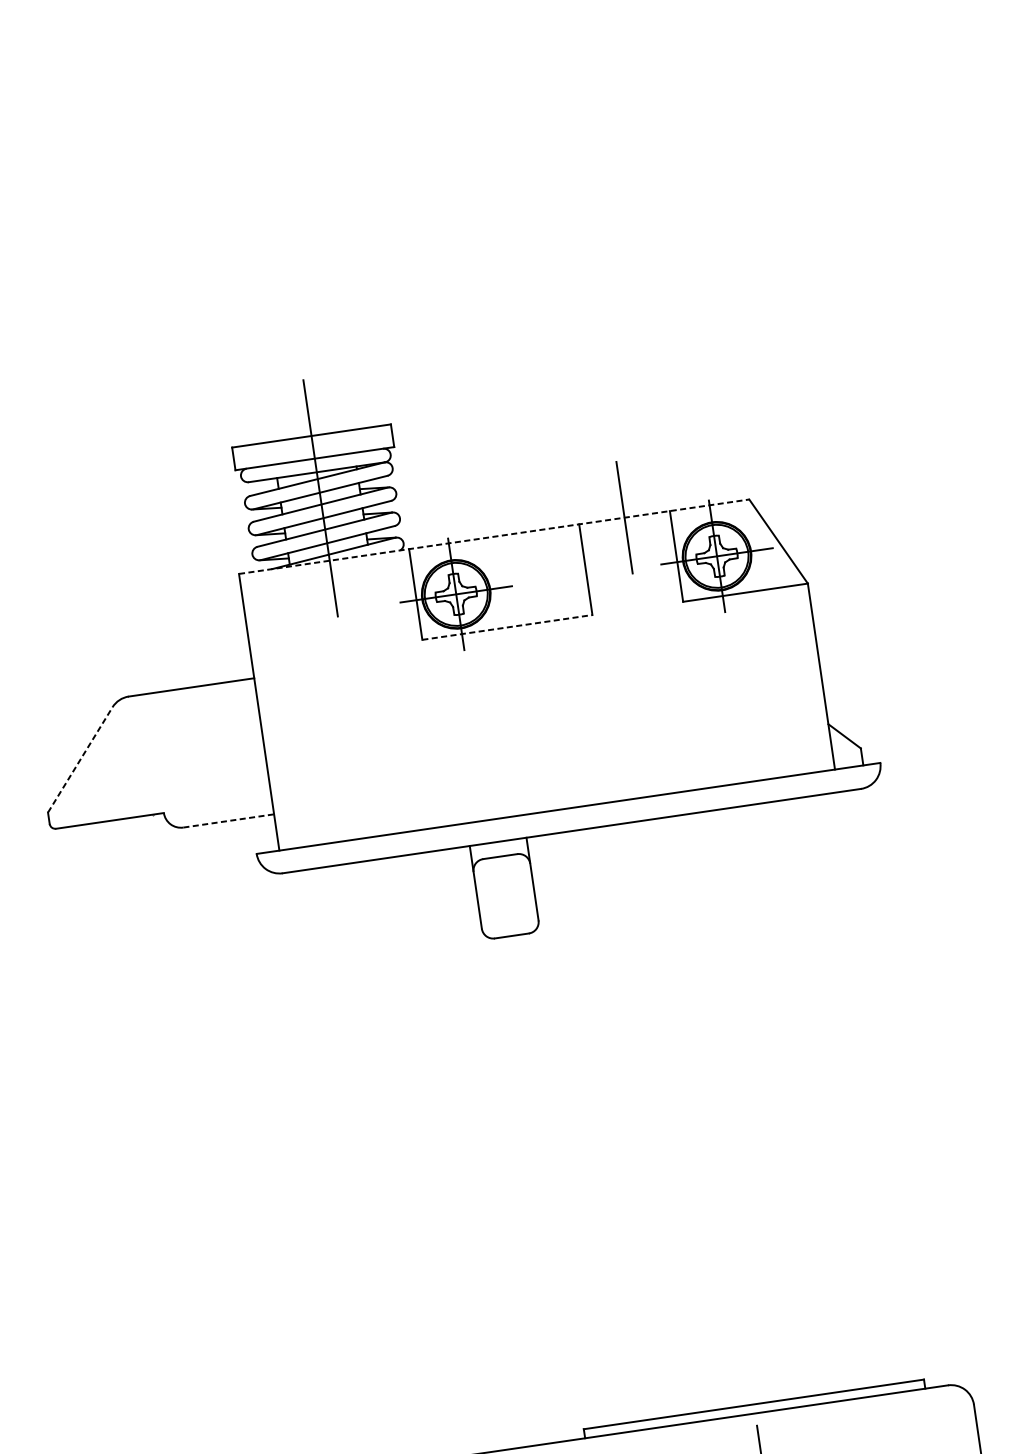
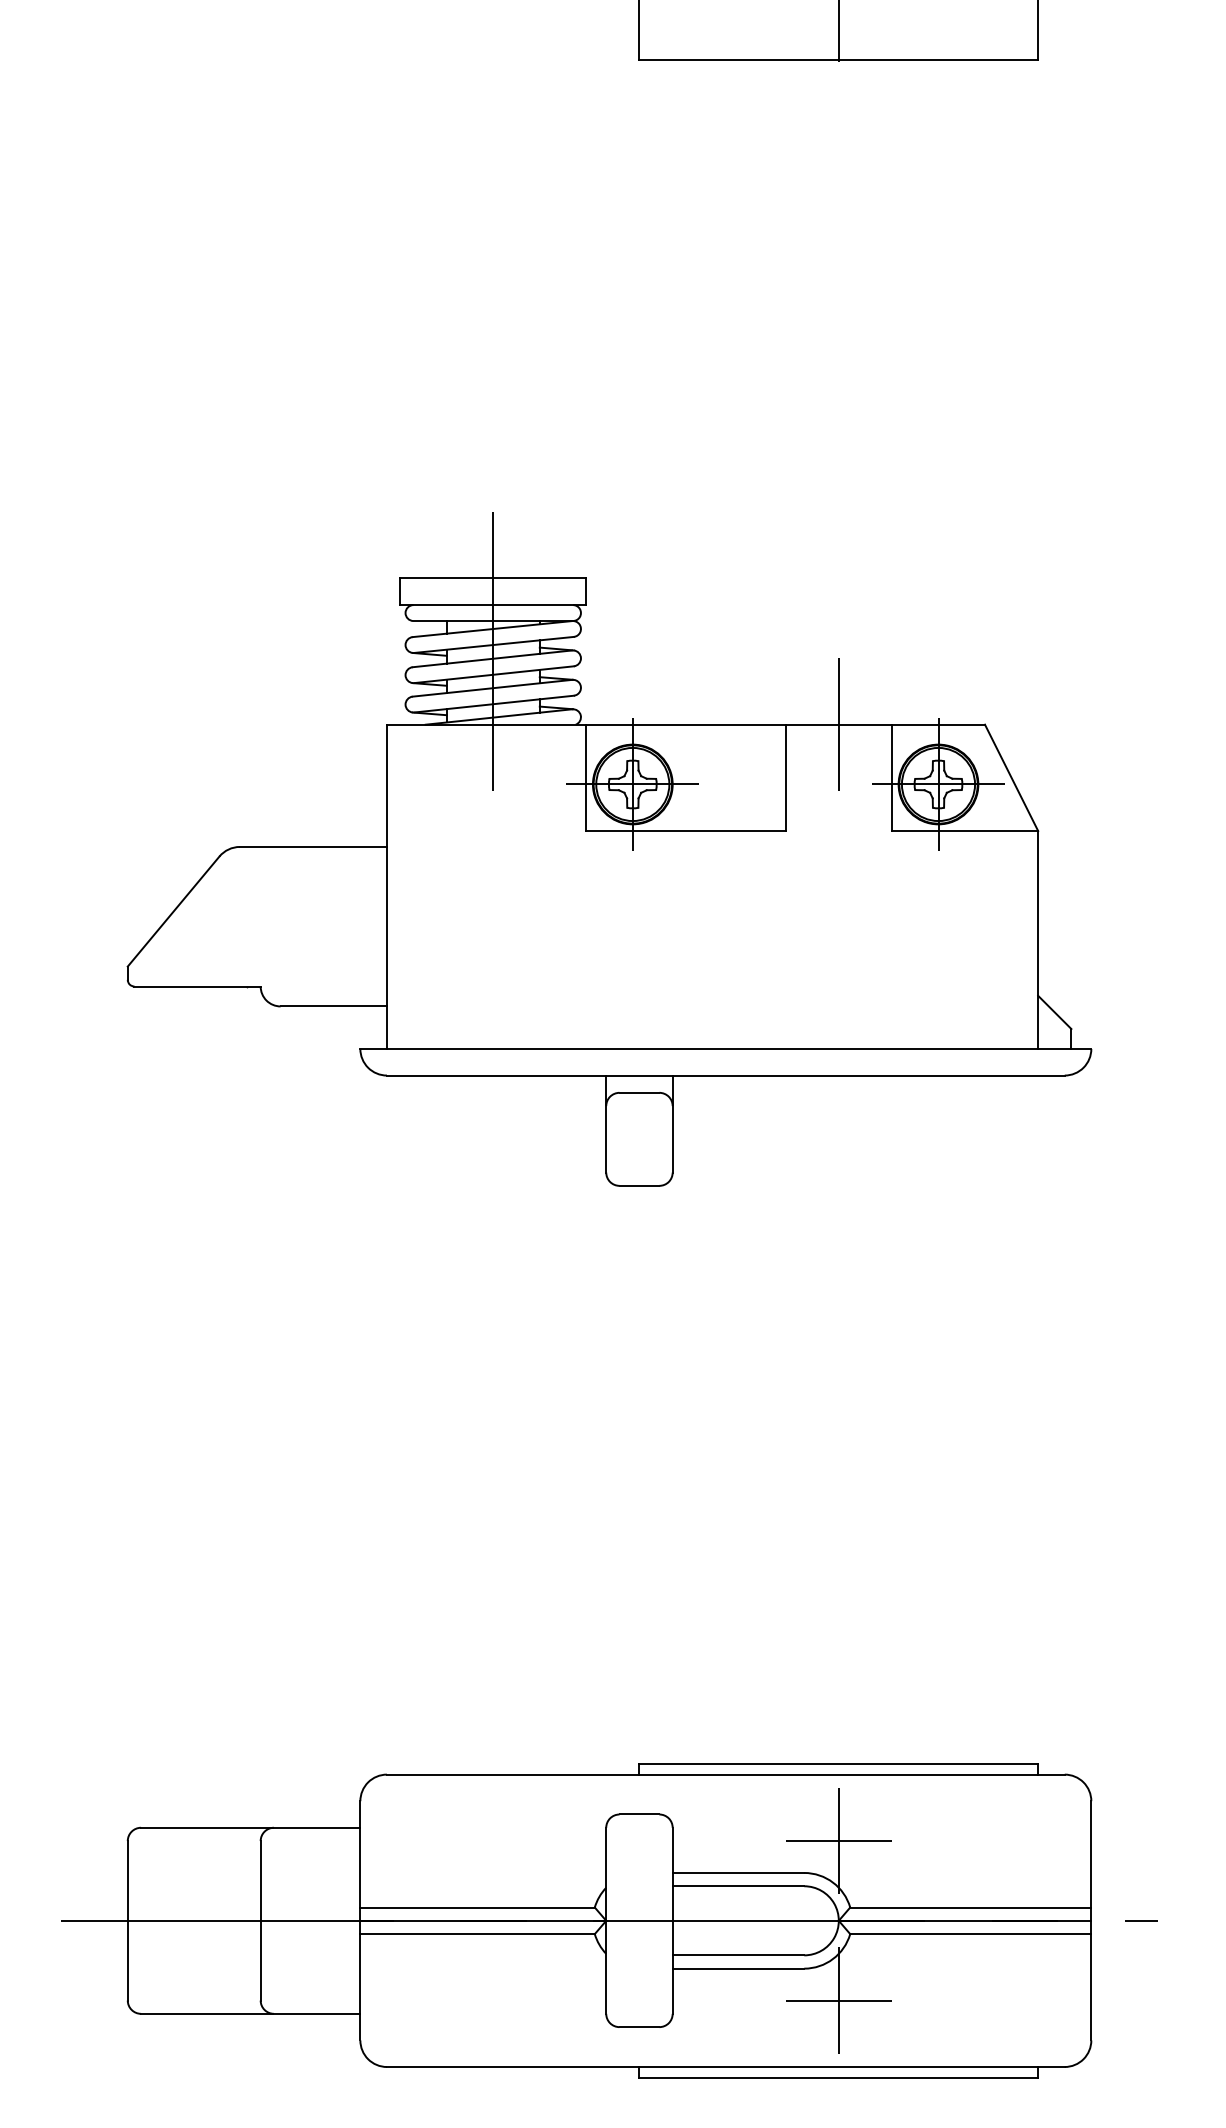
line: (494, 536) -> (686, 724), dashed -> solid
line: (507, 627) -> (685, 831), dashed -> solid
line: (80, 759) -> (173, 911), dashed -> solid
line: (229, 820) -> (334, 1006), dashed -> solid

